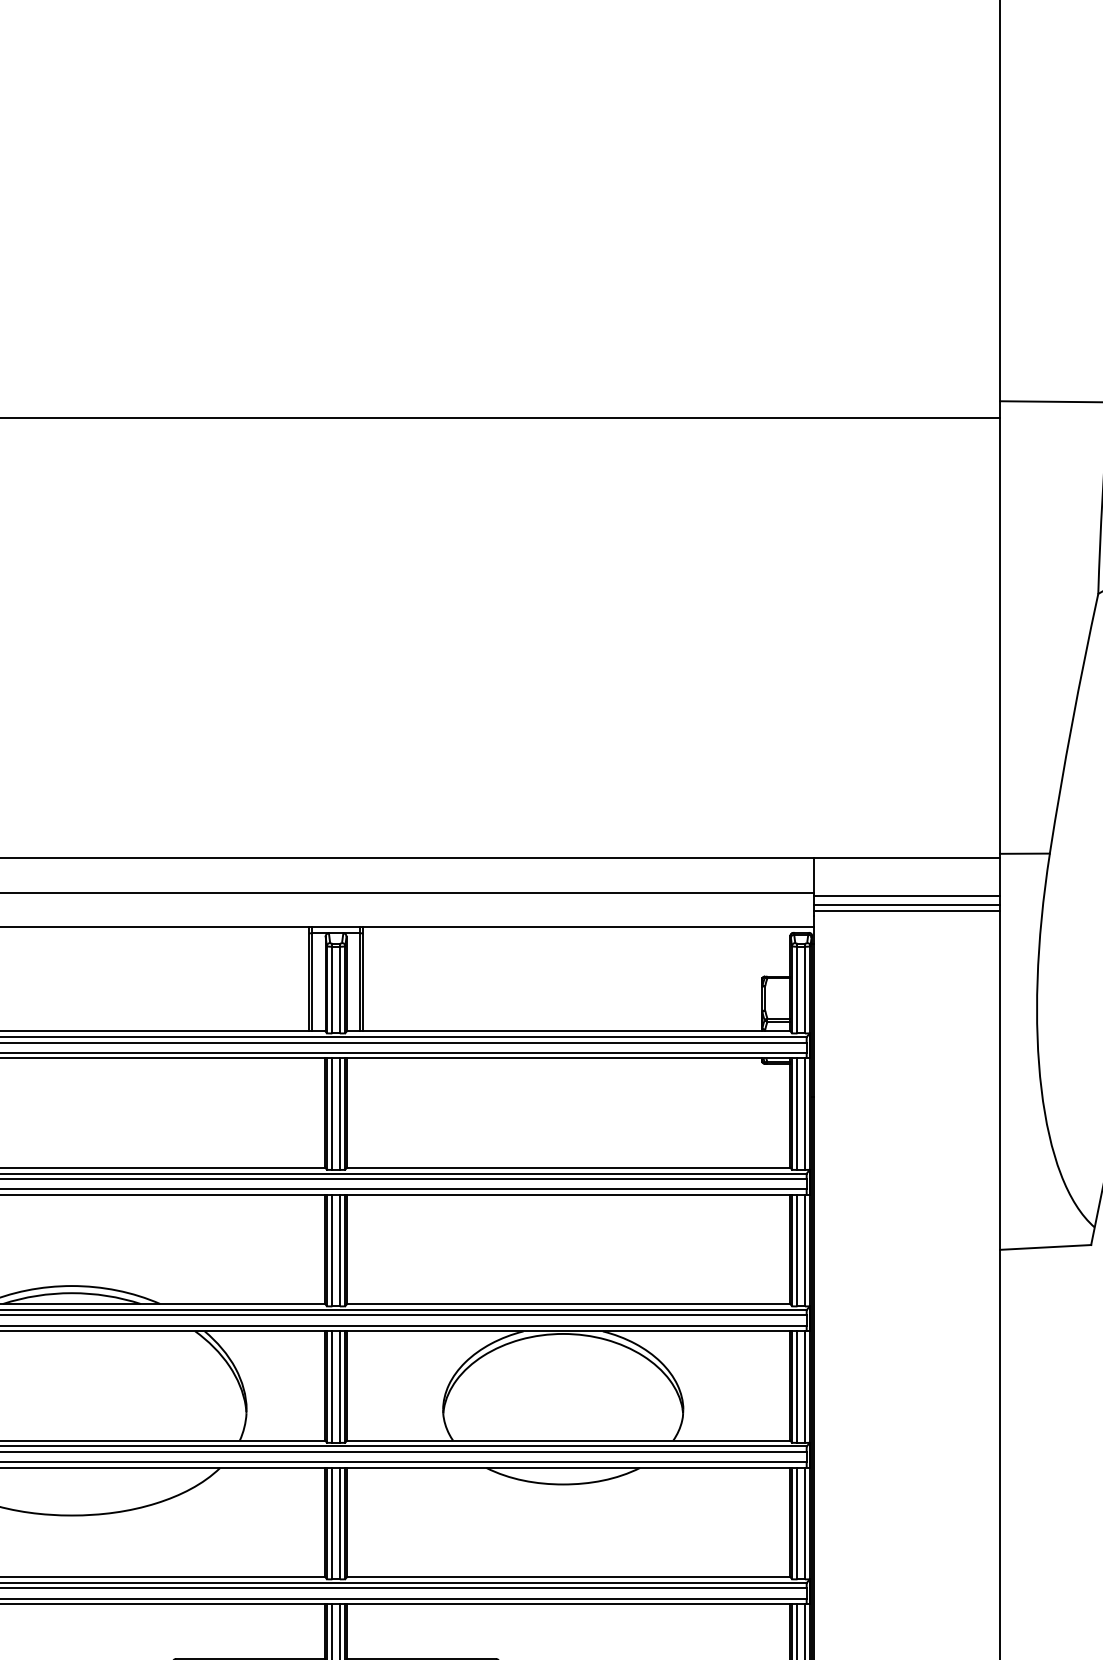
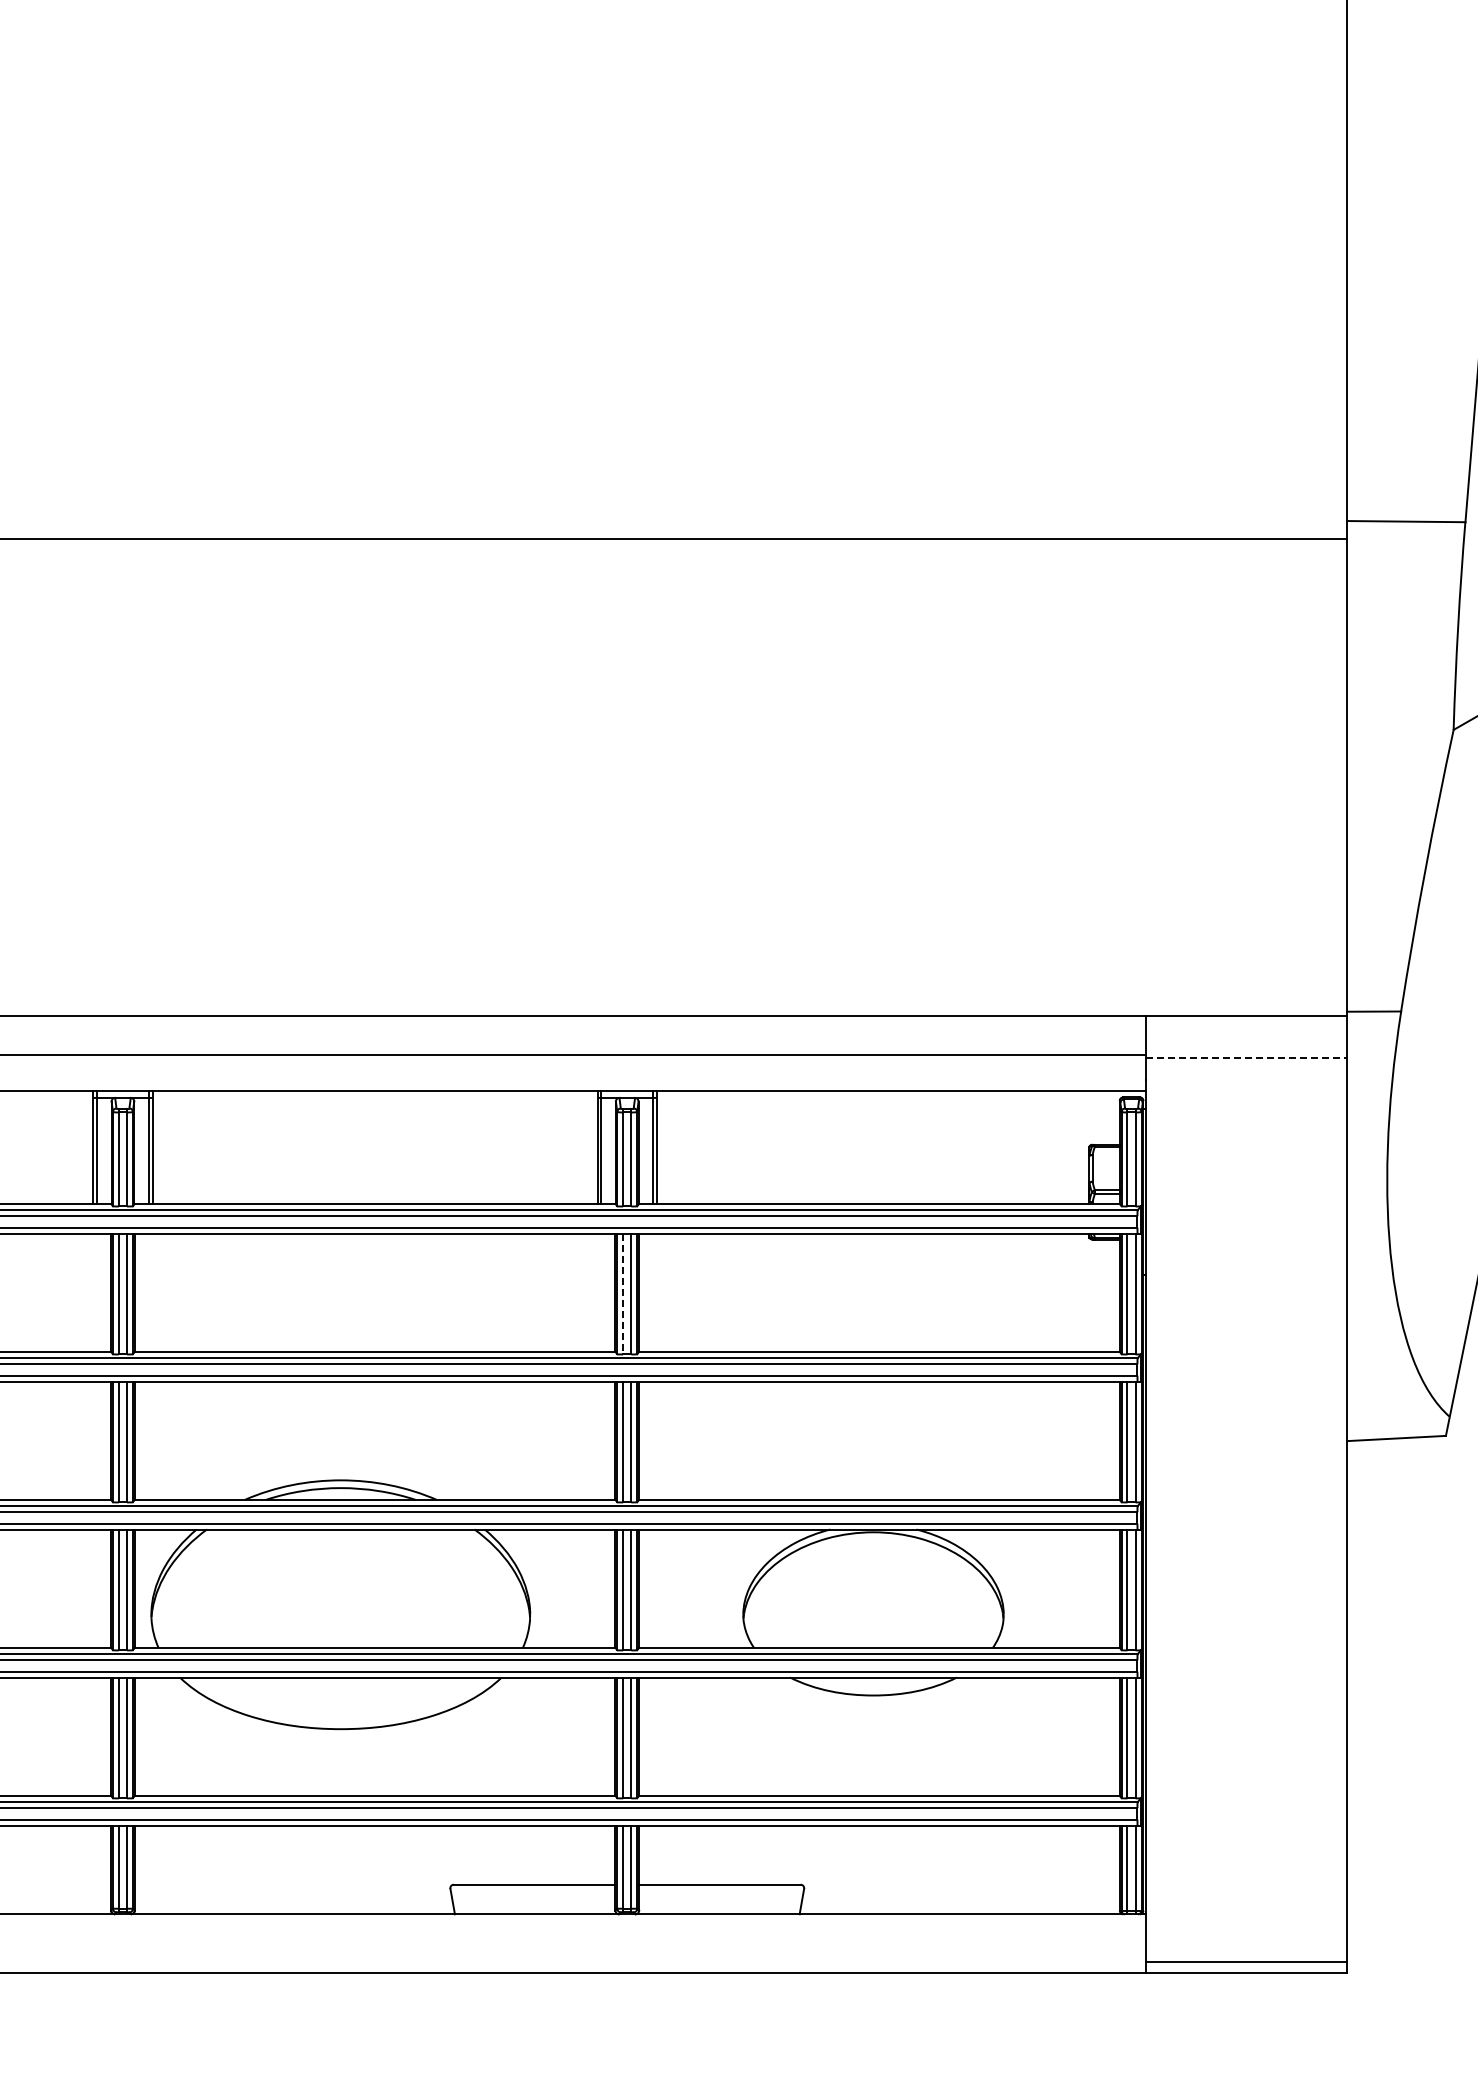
line: (907, 896) -> (1246, 1057), solid -> dashed
line: (907, 904) -> (1246, 1066), removed
line: (907, 911) -> (1246, 1074), removed
line: (332, 1114) -> (623, 1294), solid -> dashed

